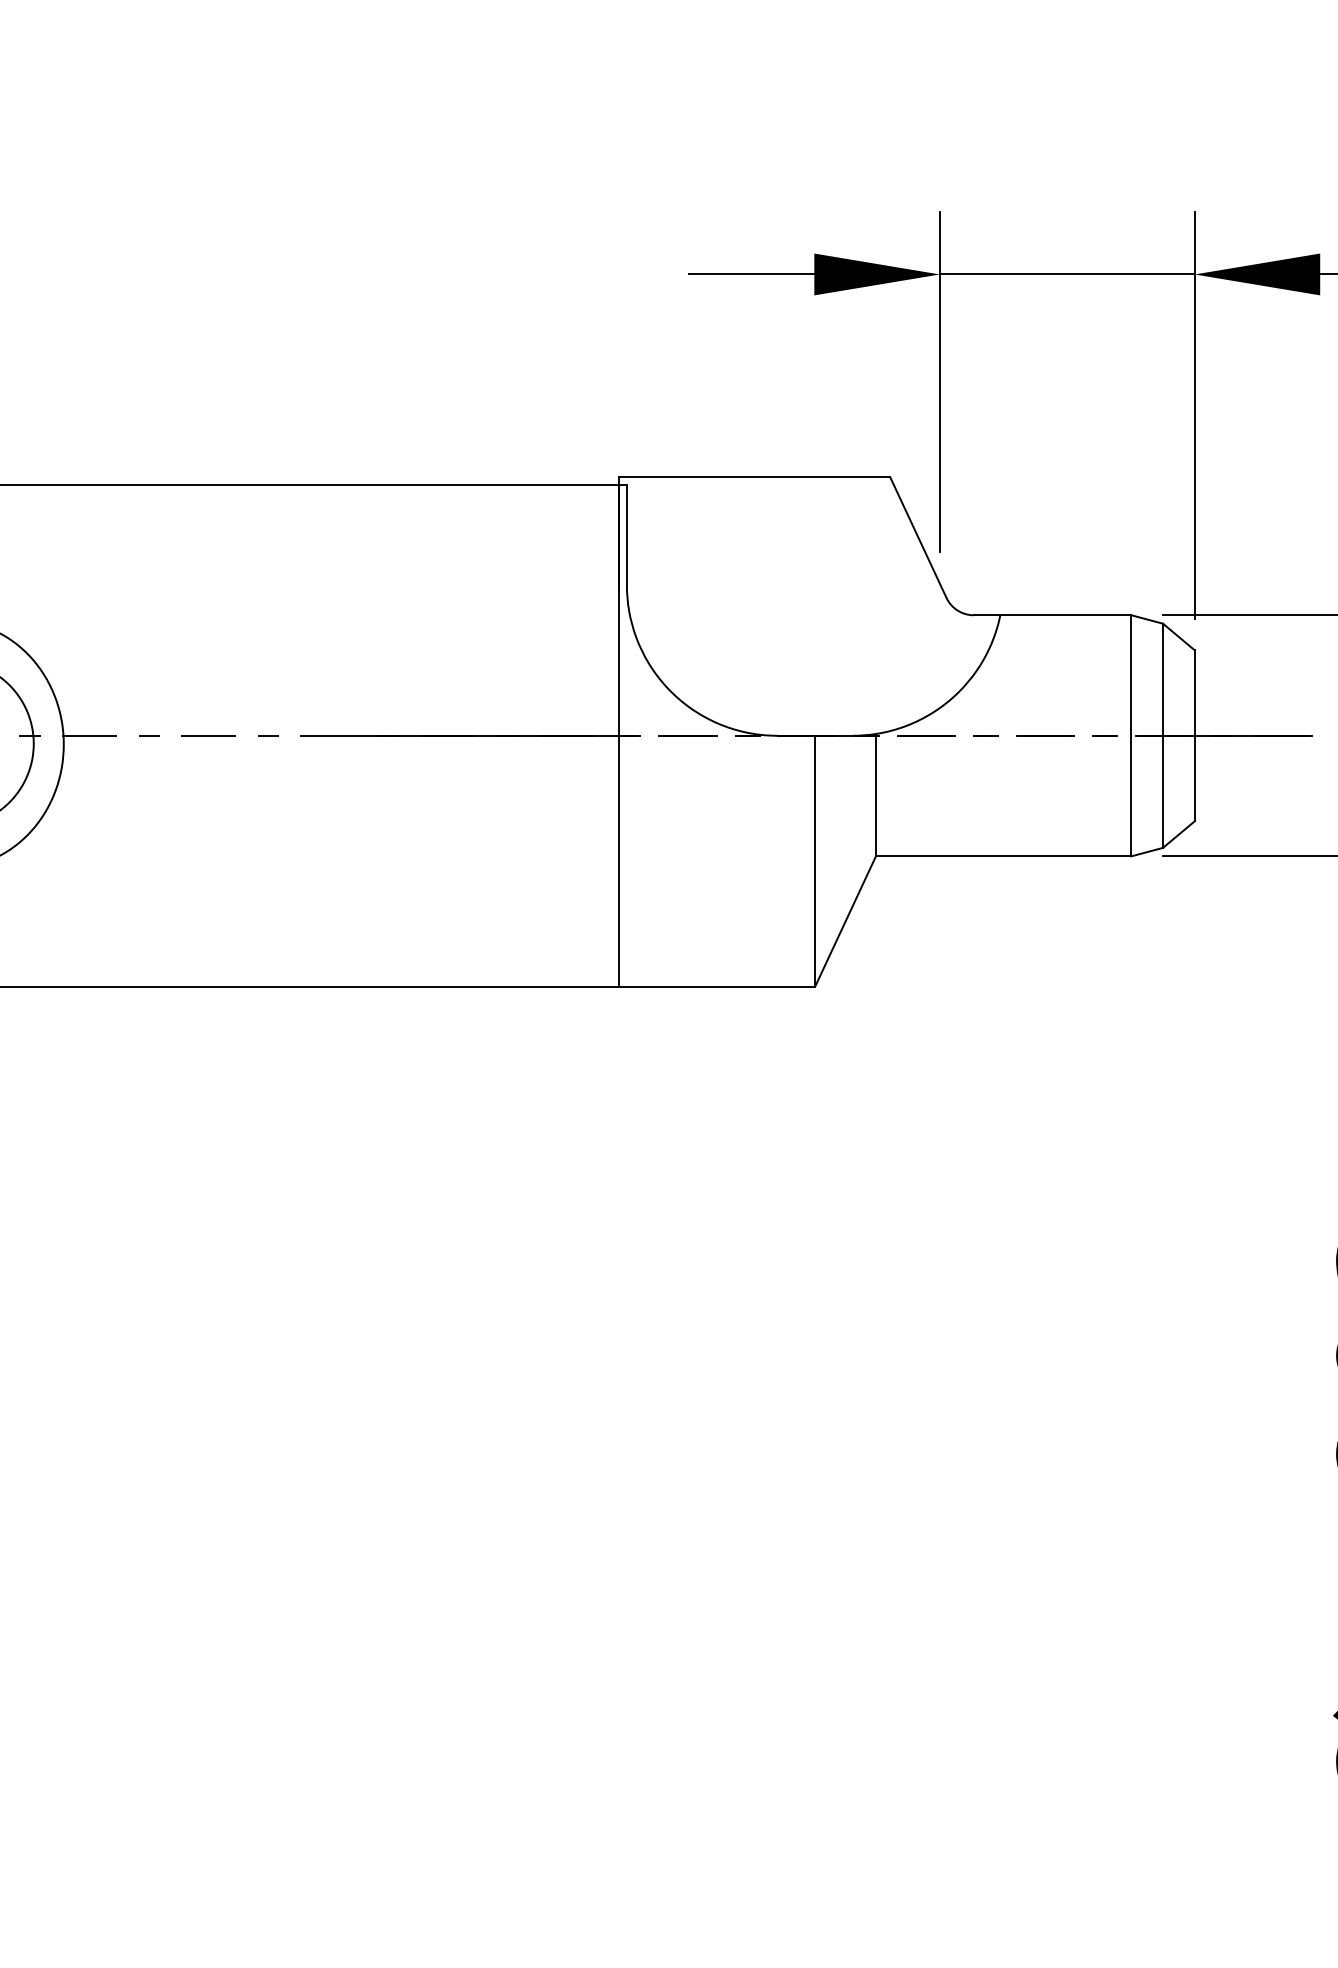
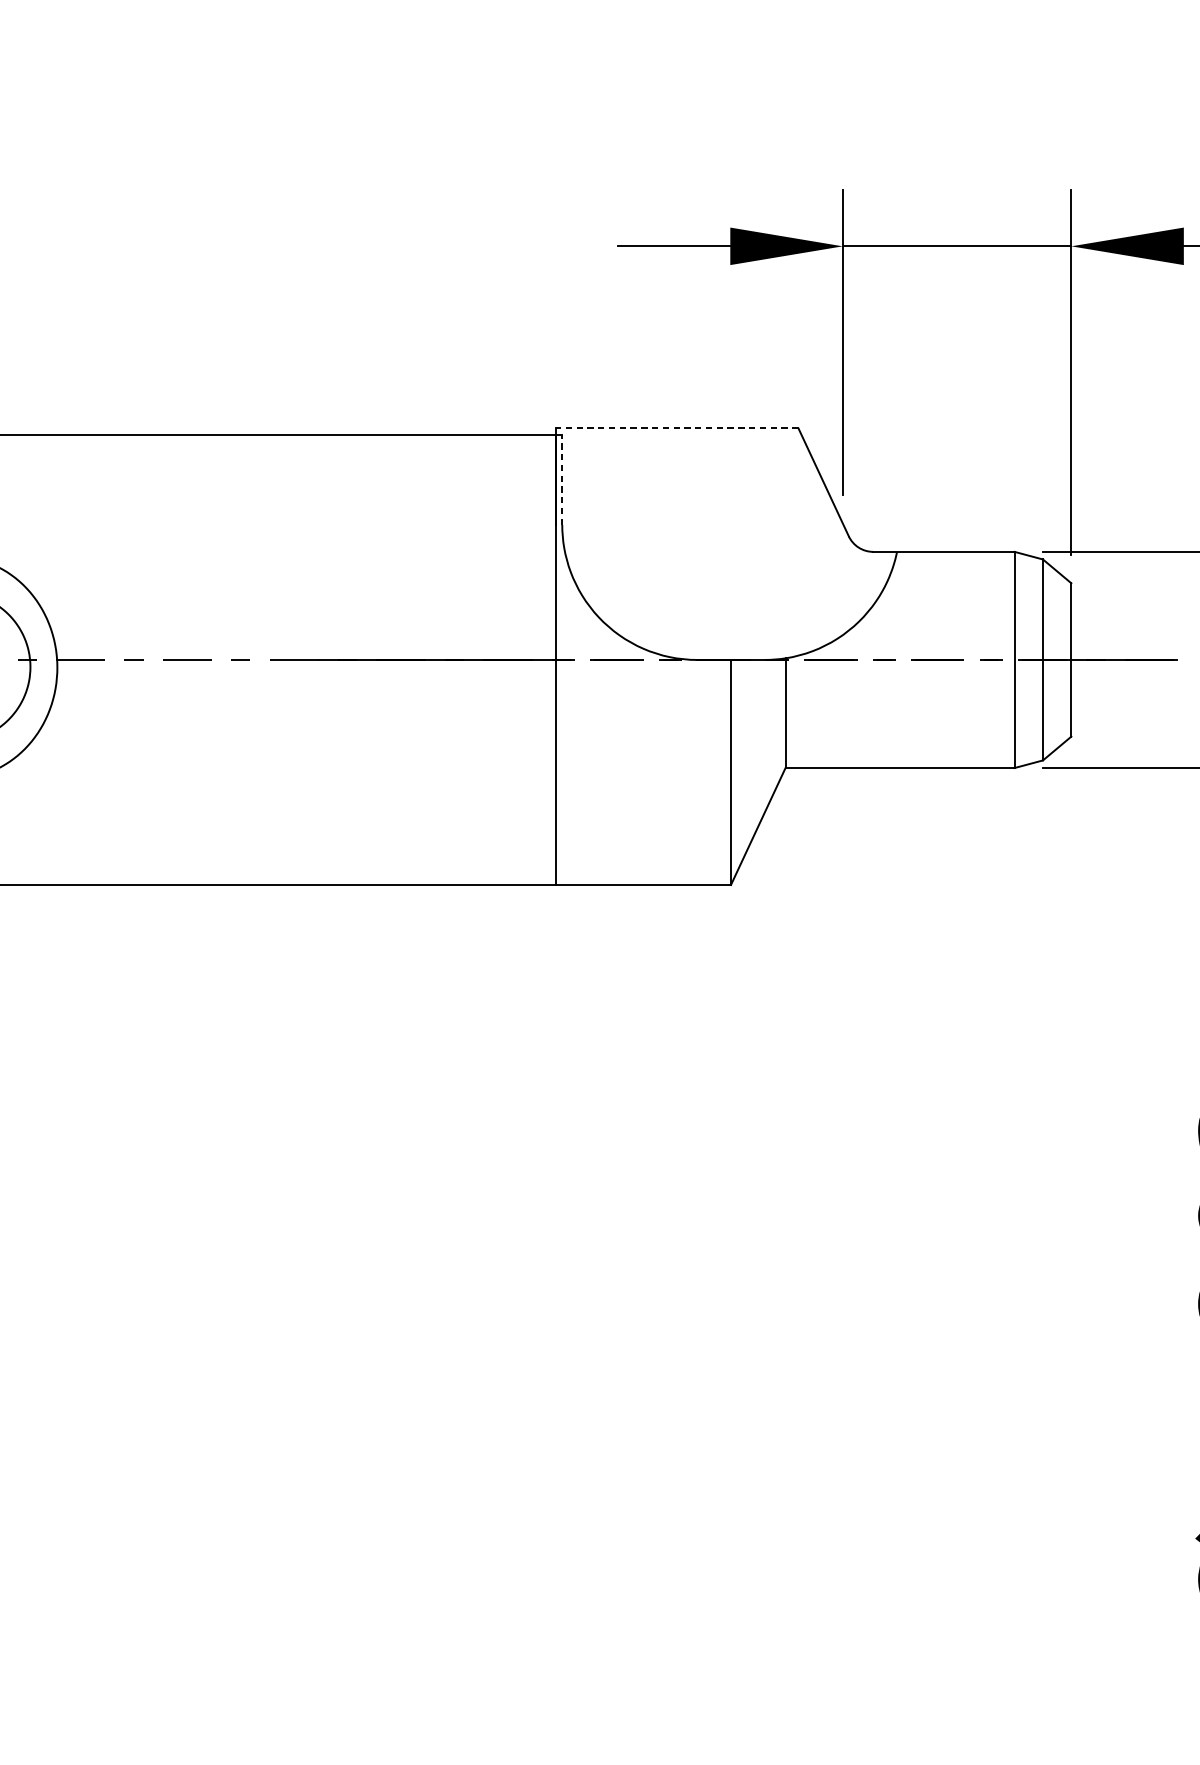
line: (754, 477) -> (676, 428), solid -> dashed
line: (626, 534) -> (561, 479), solid -> dashed

